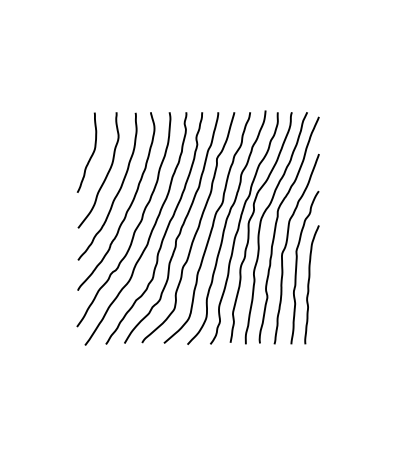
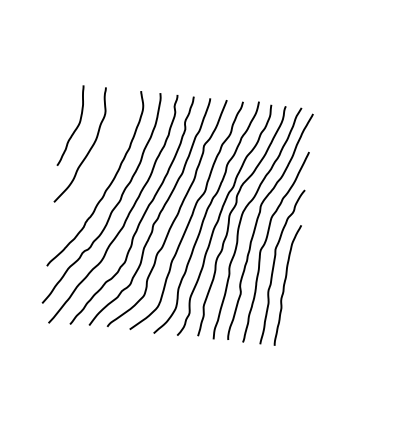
curve: (116, 193) -> (97, 170), removed

